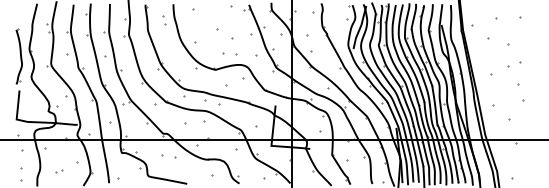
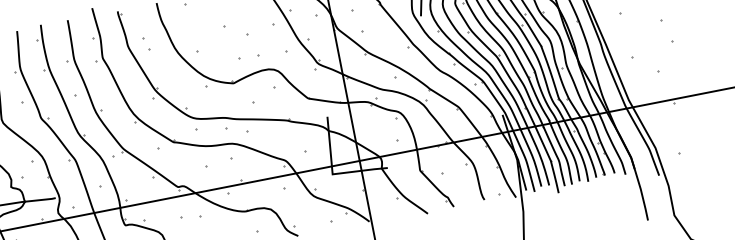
part: (164, 20) -> (147, 44), moved

